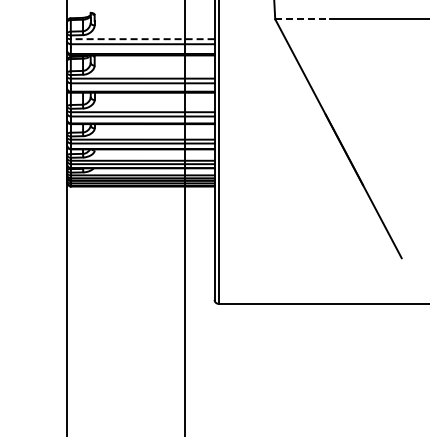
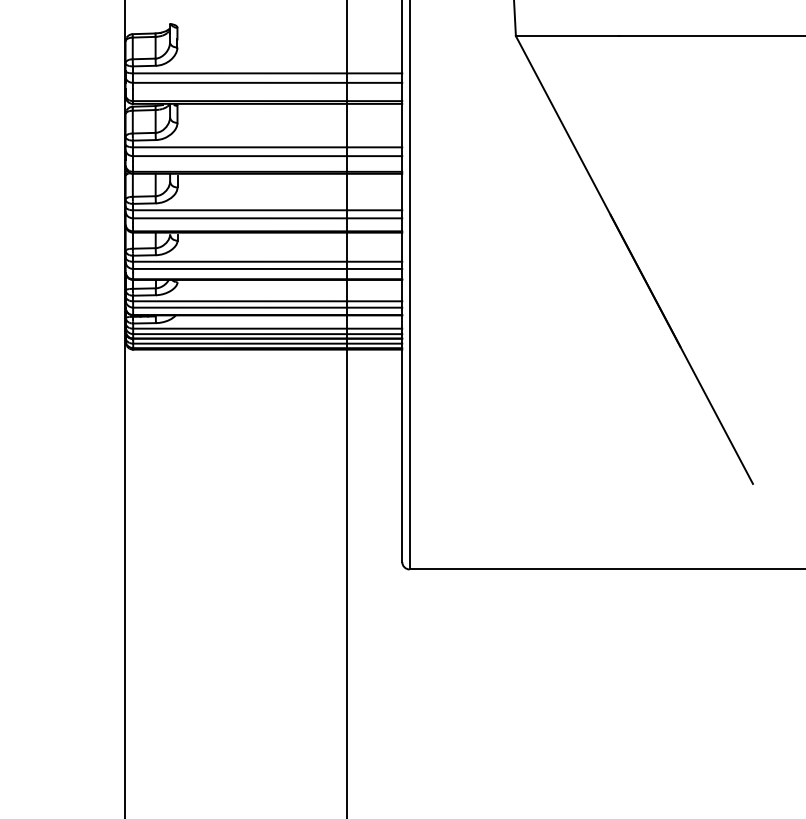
line: (303, 19) -> (568, 36), dashed -> solid
line: (142, 39) -> (267, 73), dashed -> solid

